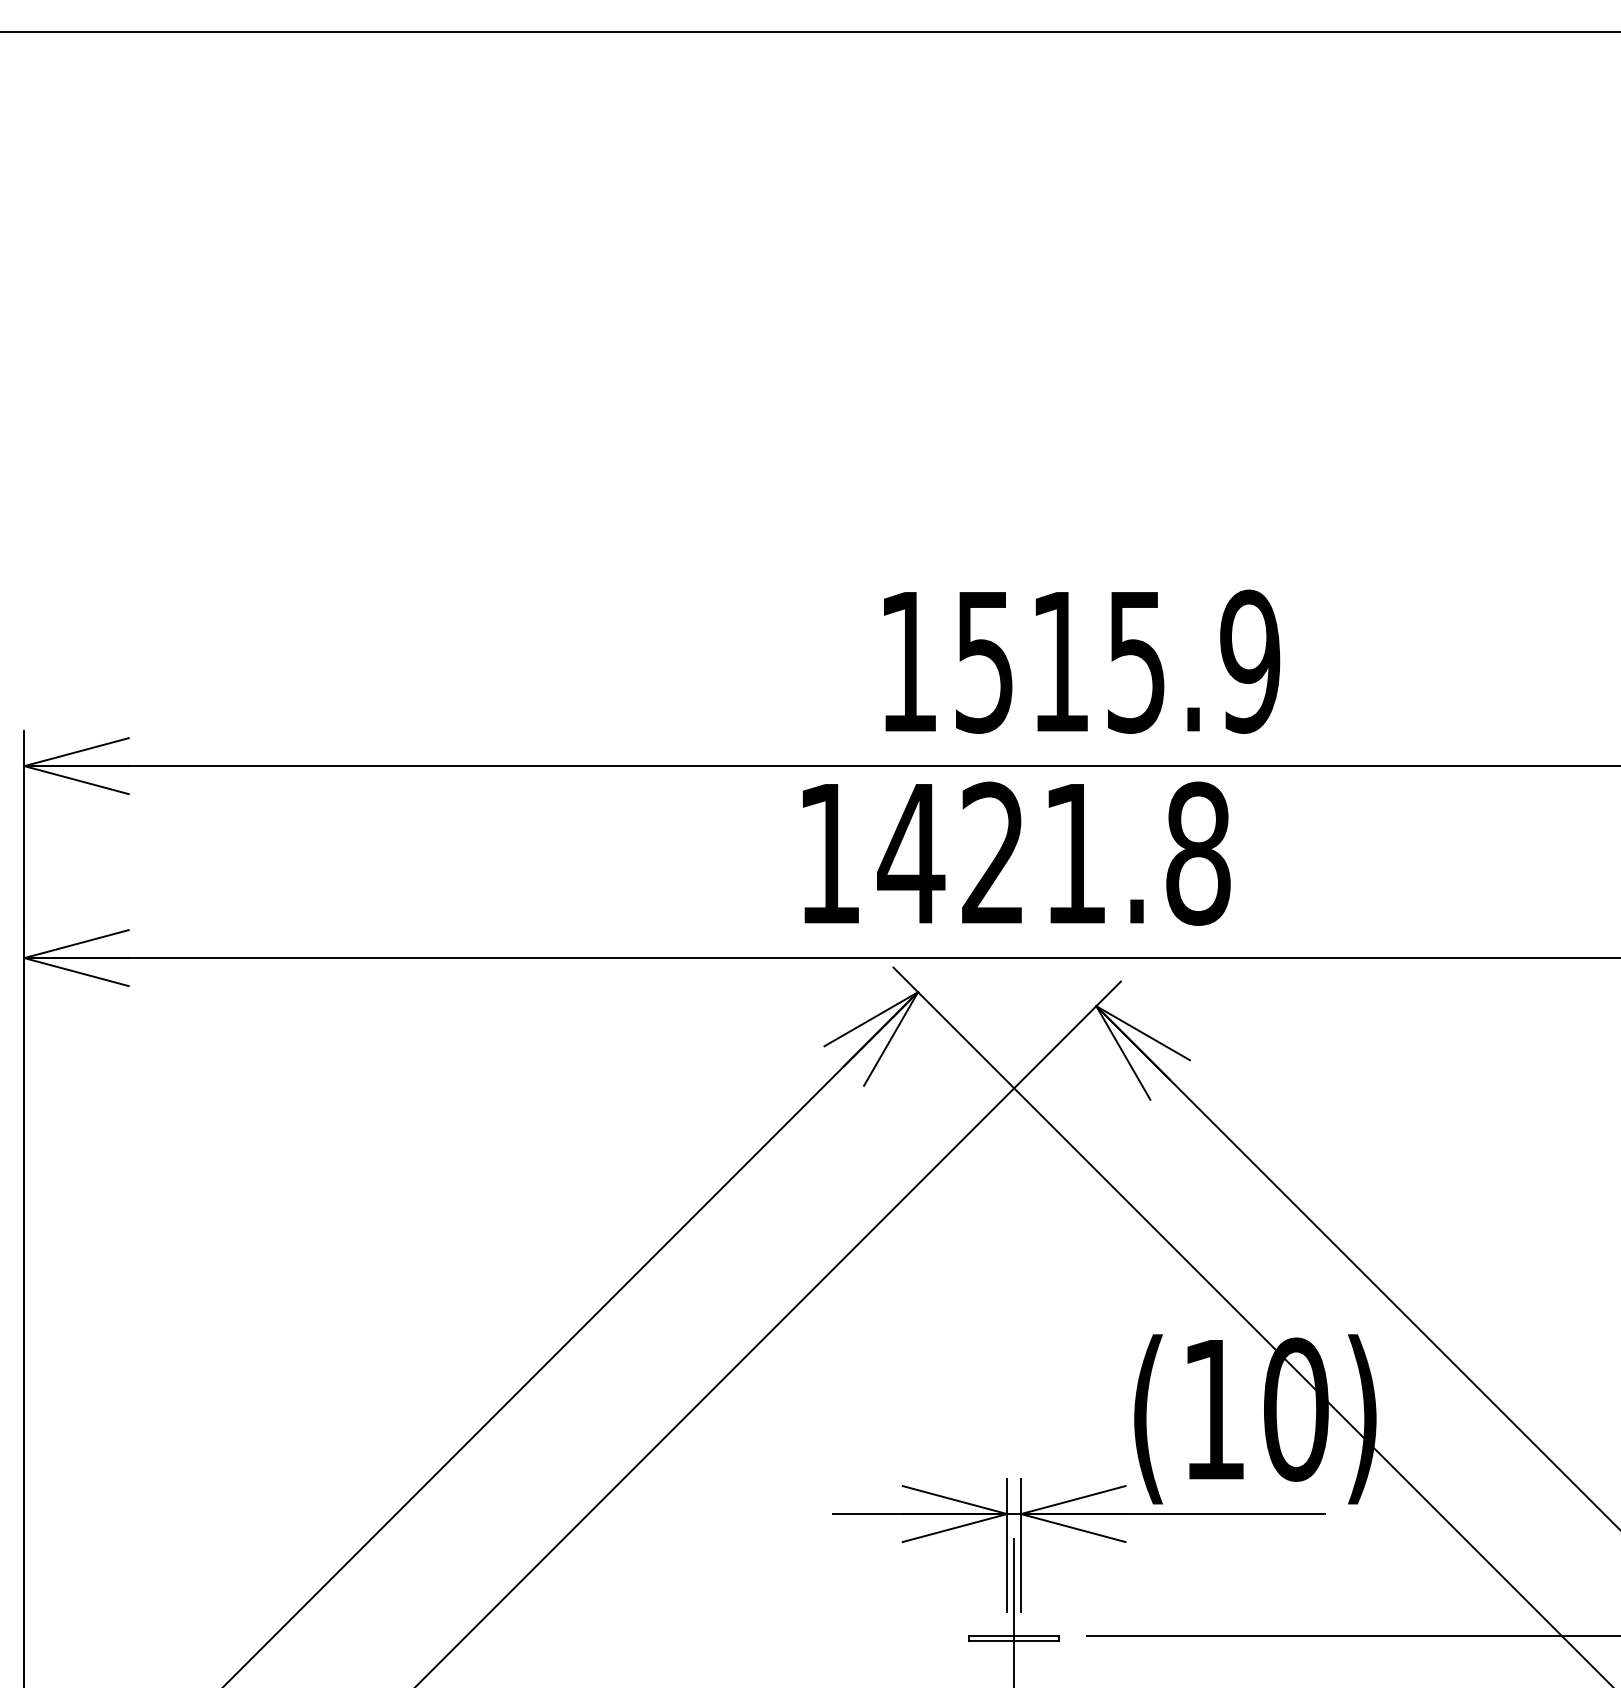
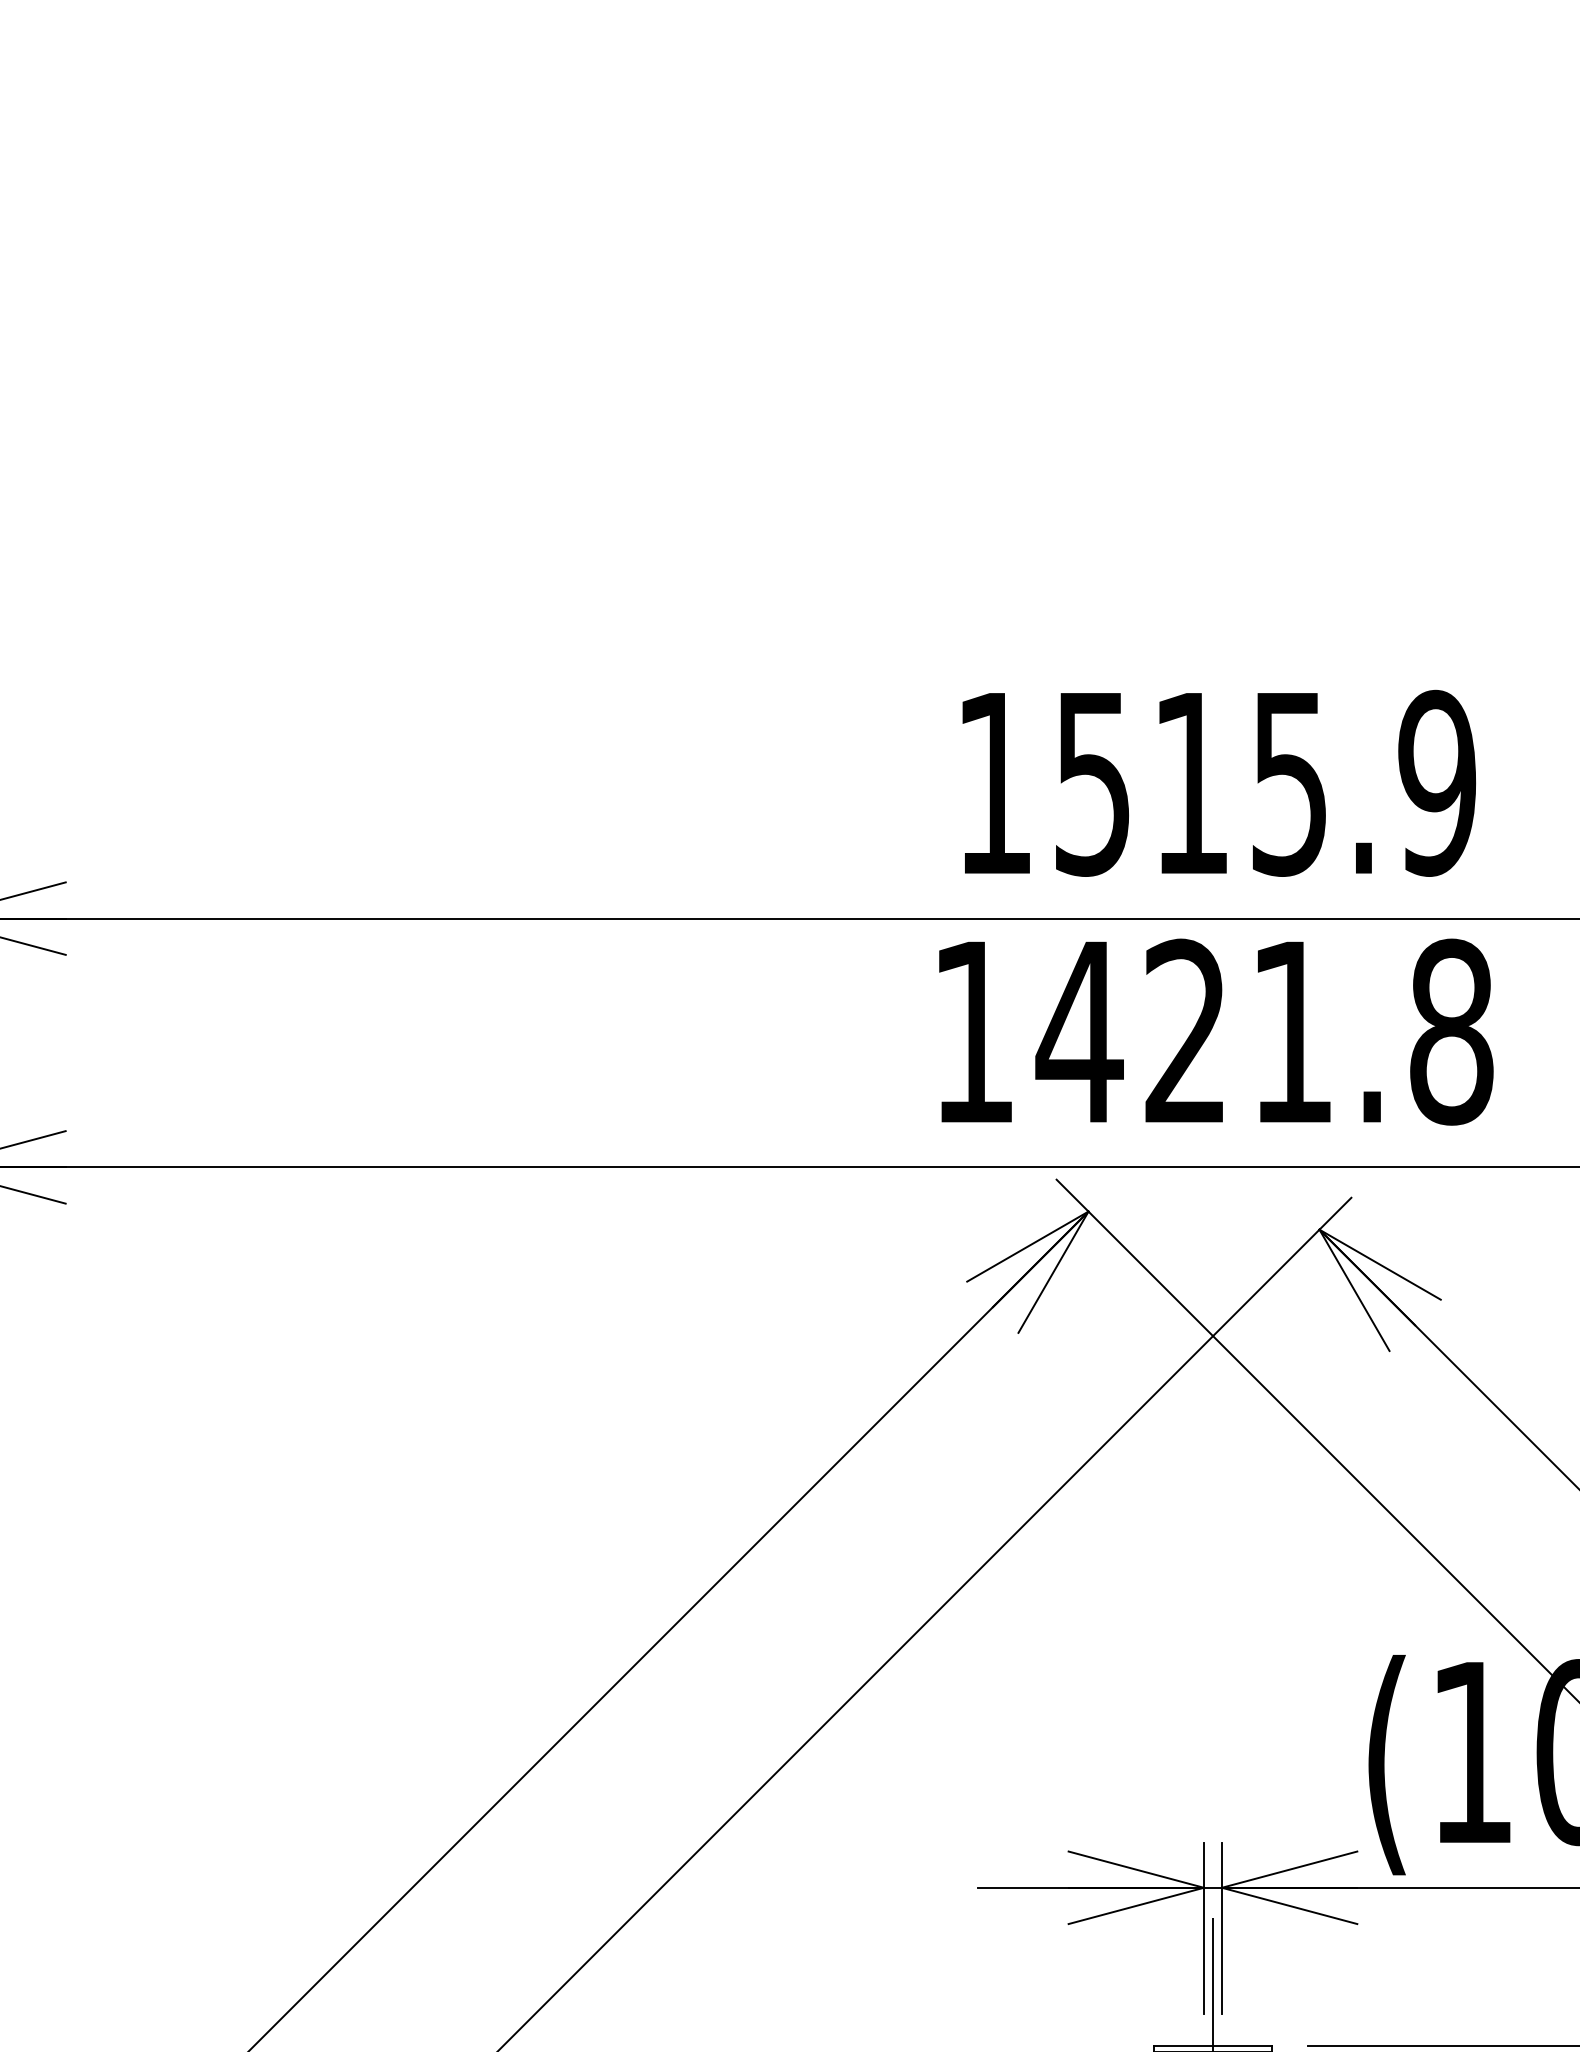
text: (1082, 661) -> (1219, 783), moved

